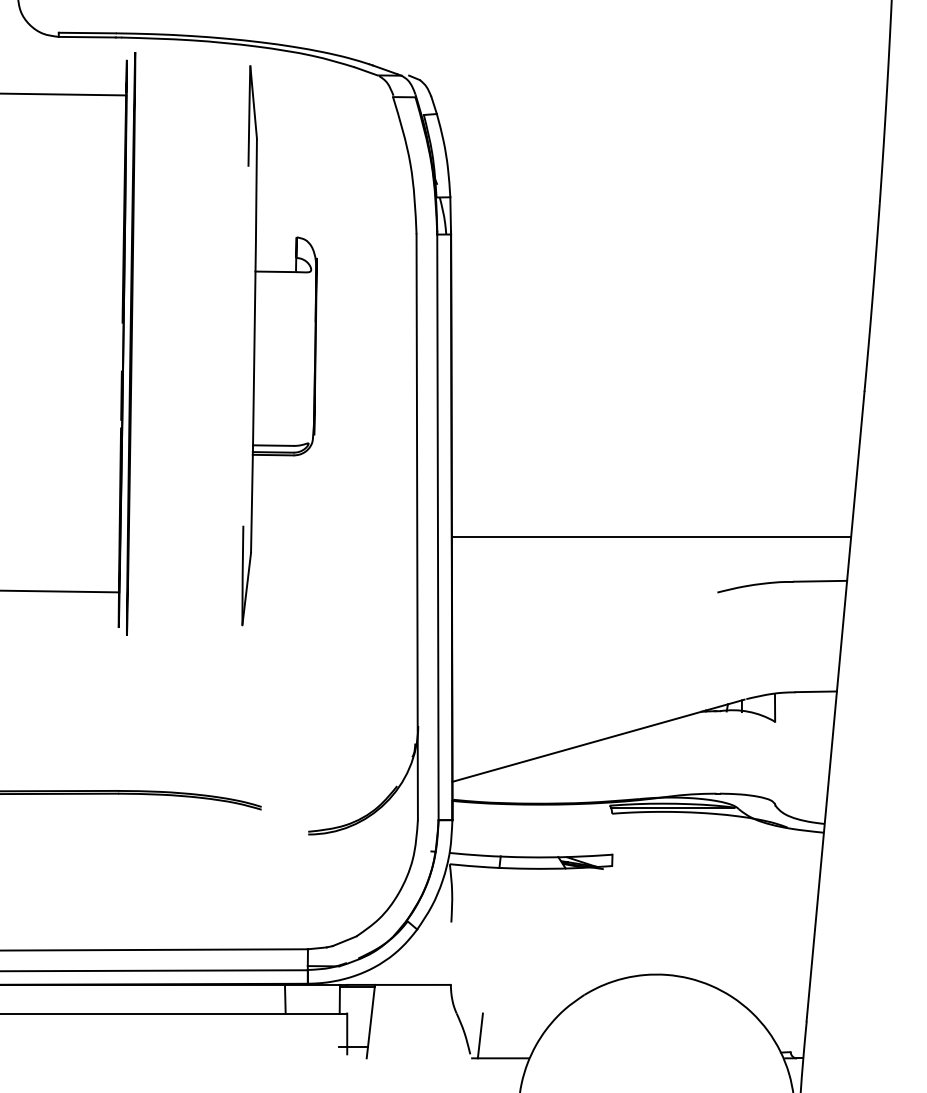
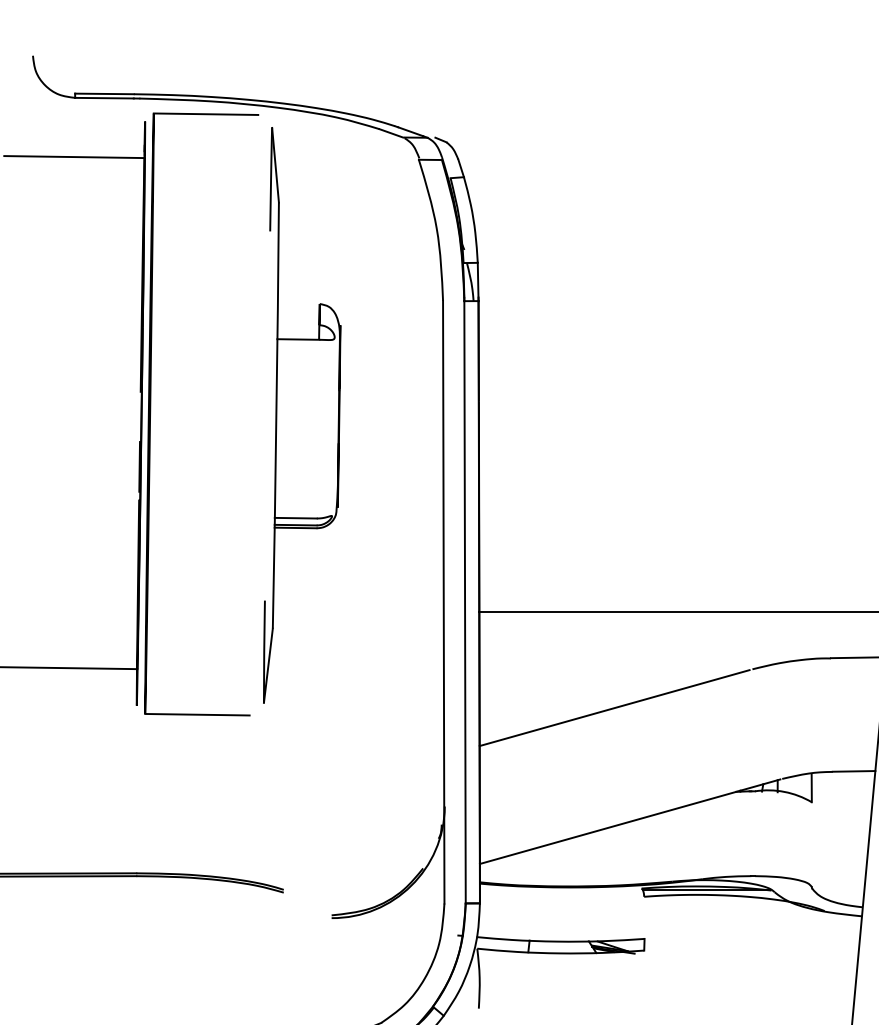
line: (185, 52) -> (205, 113), added
line: (583, 630) -> (614, 708), added
line: (177, 636) -> (197, 714), added

